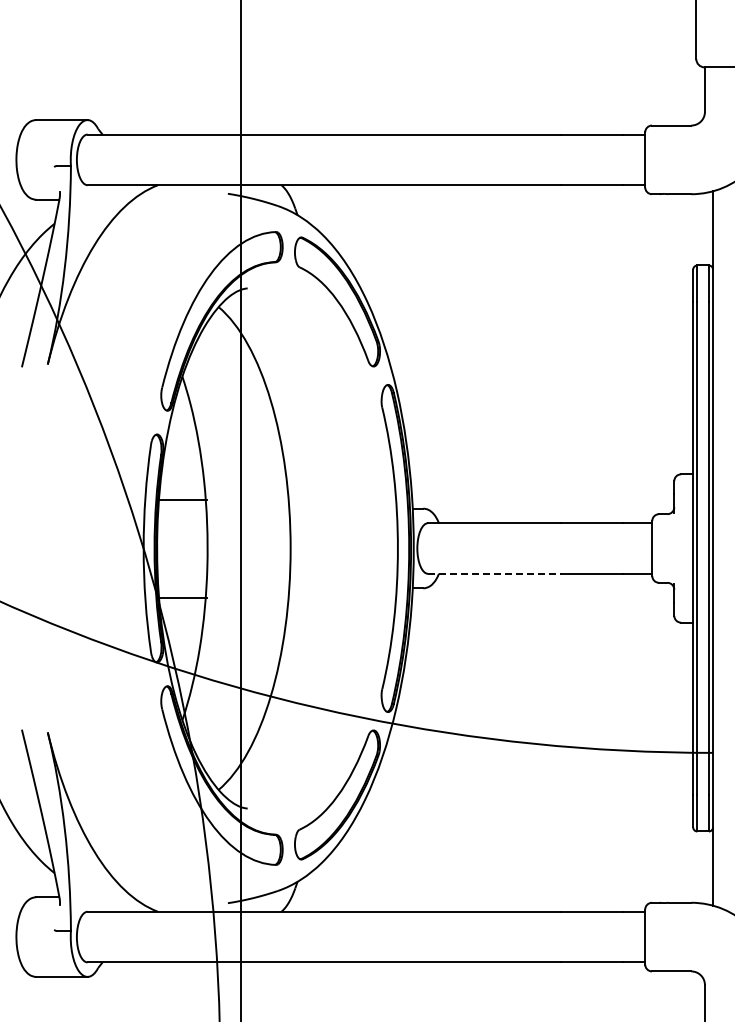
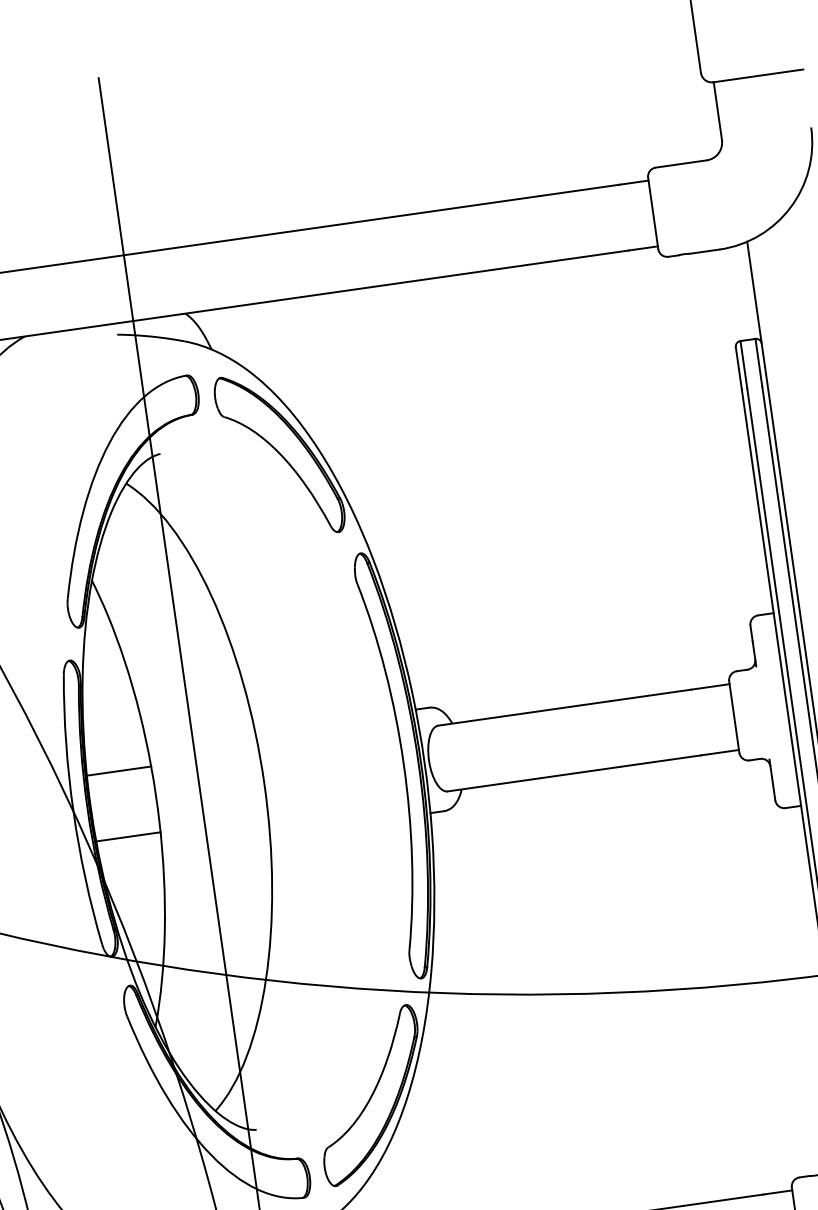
line: (182, 500) -> (119, 771), moved
line: (494, 573) -> (533, 778), dashed -> solid
line: (182, 597) -> (128, 836), moved

